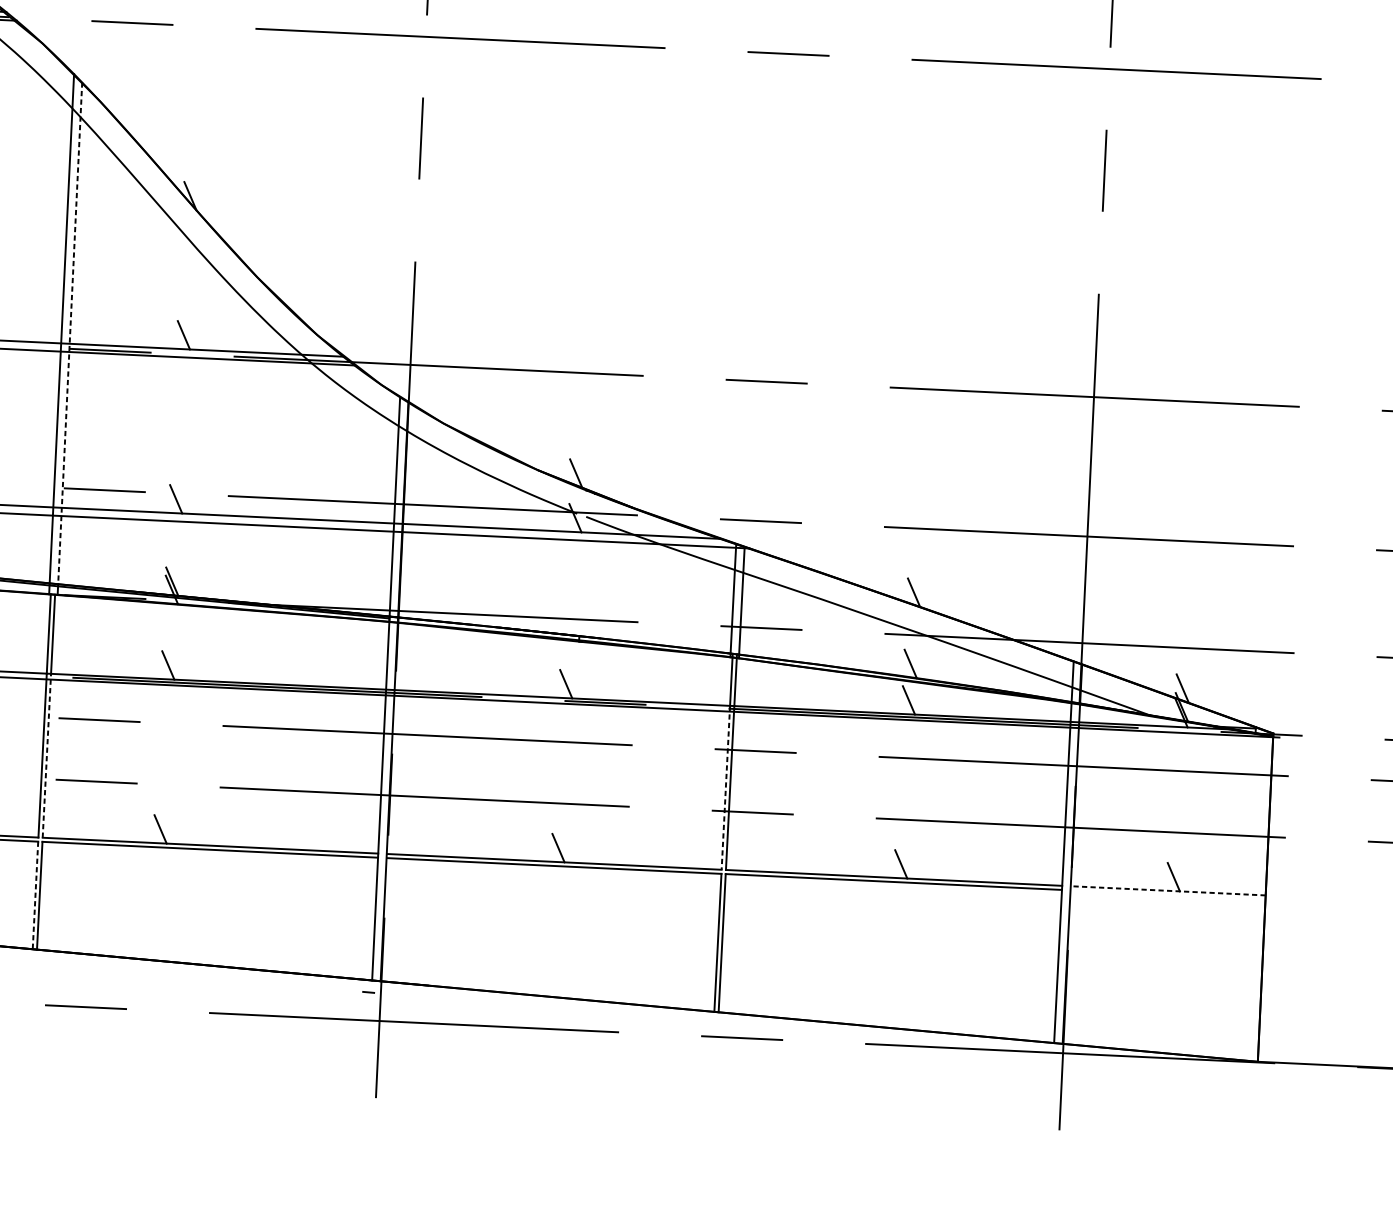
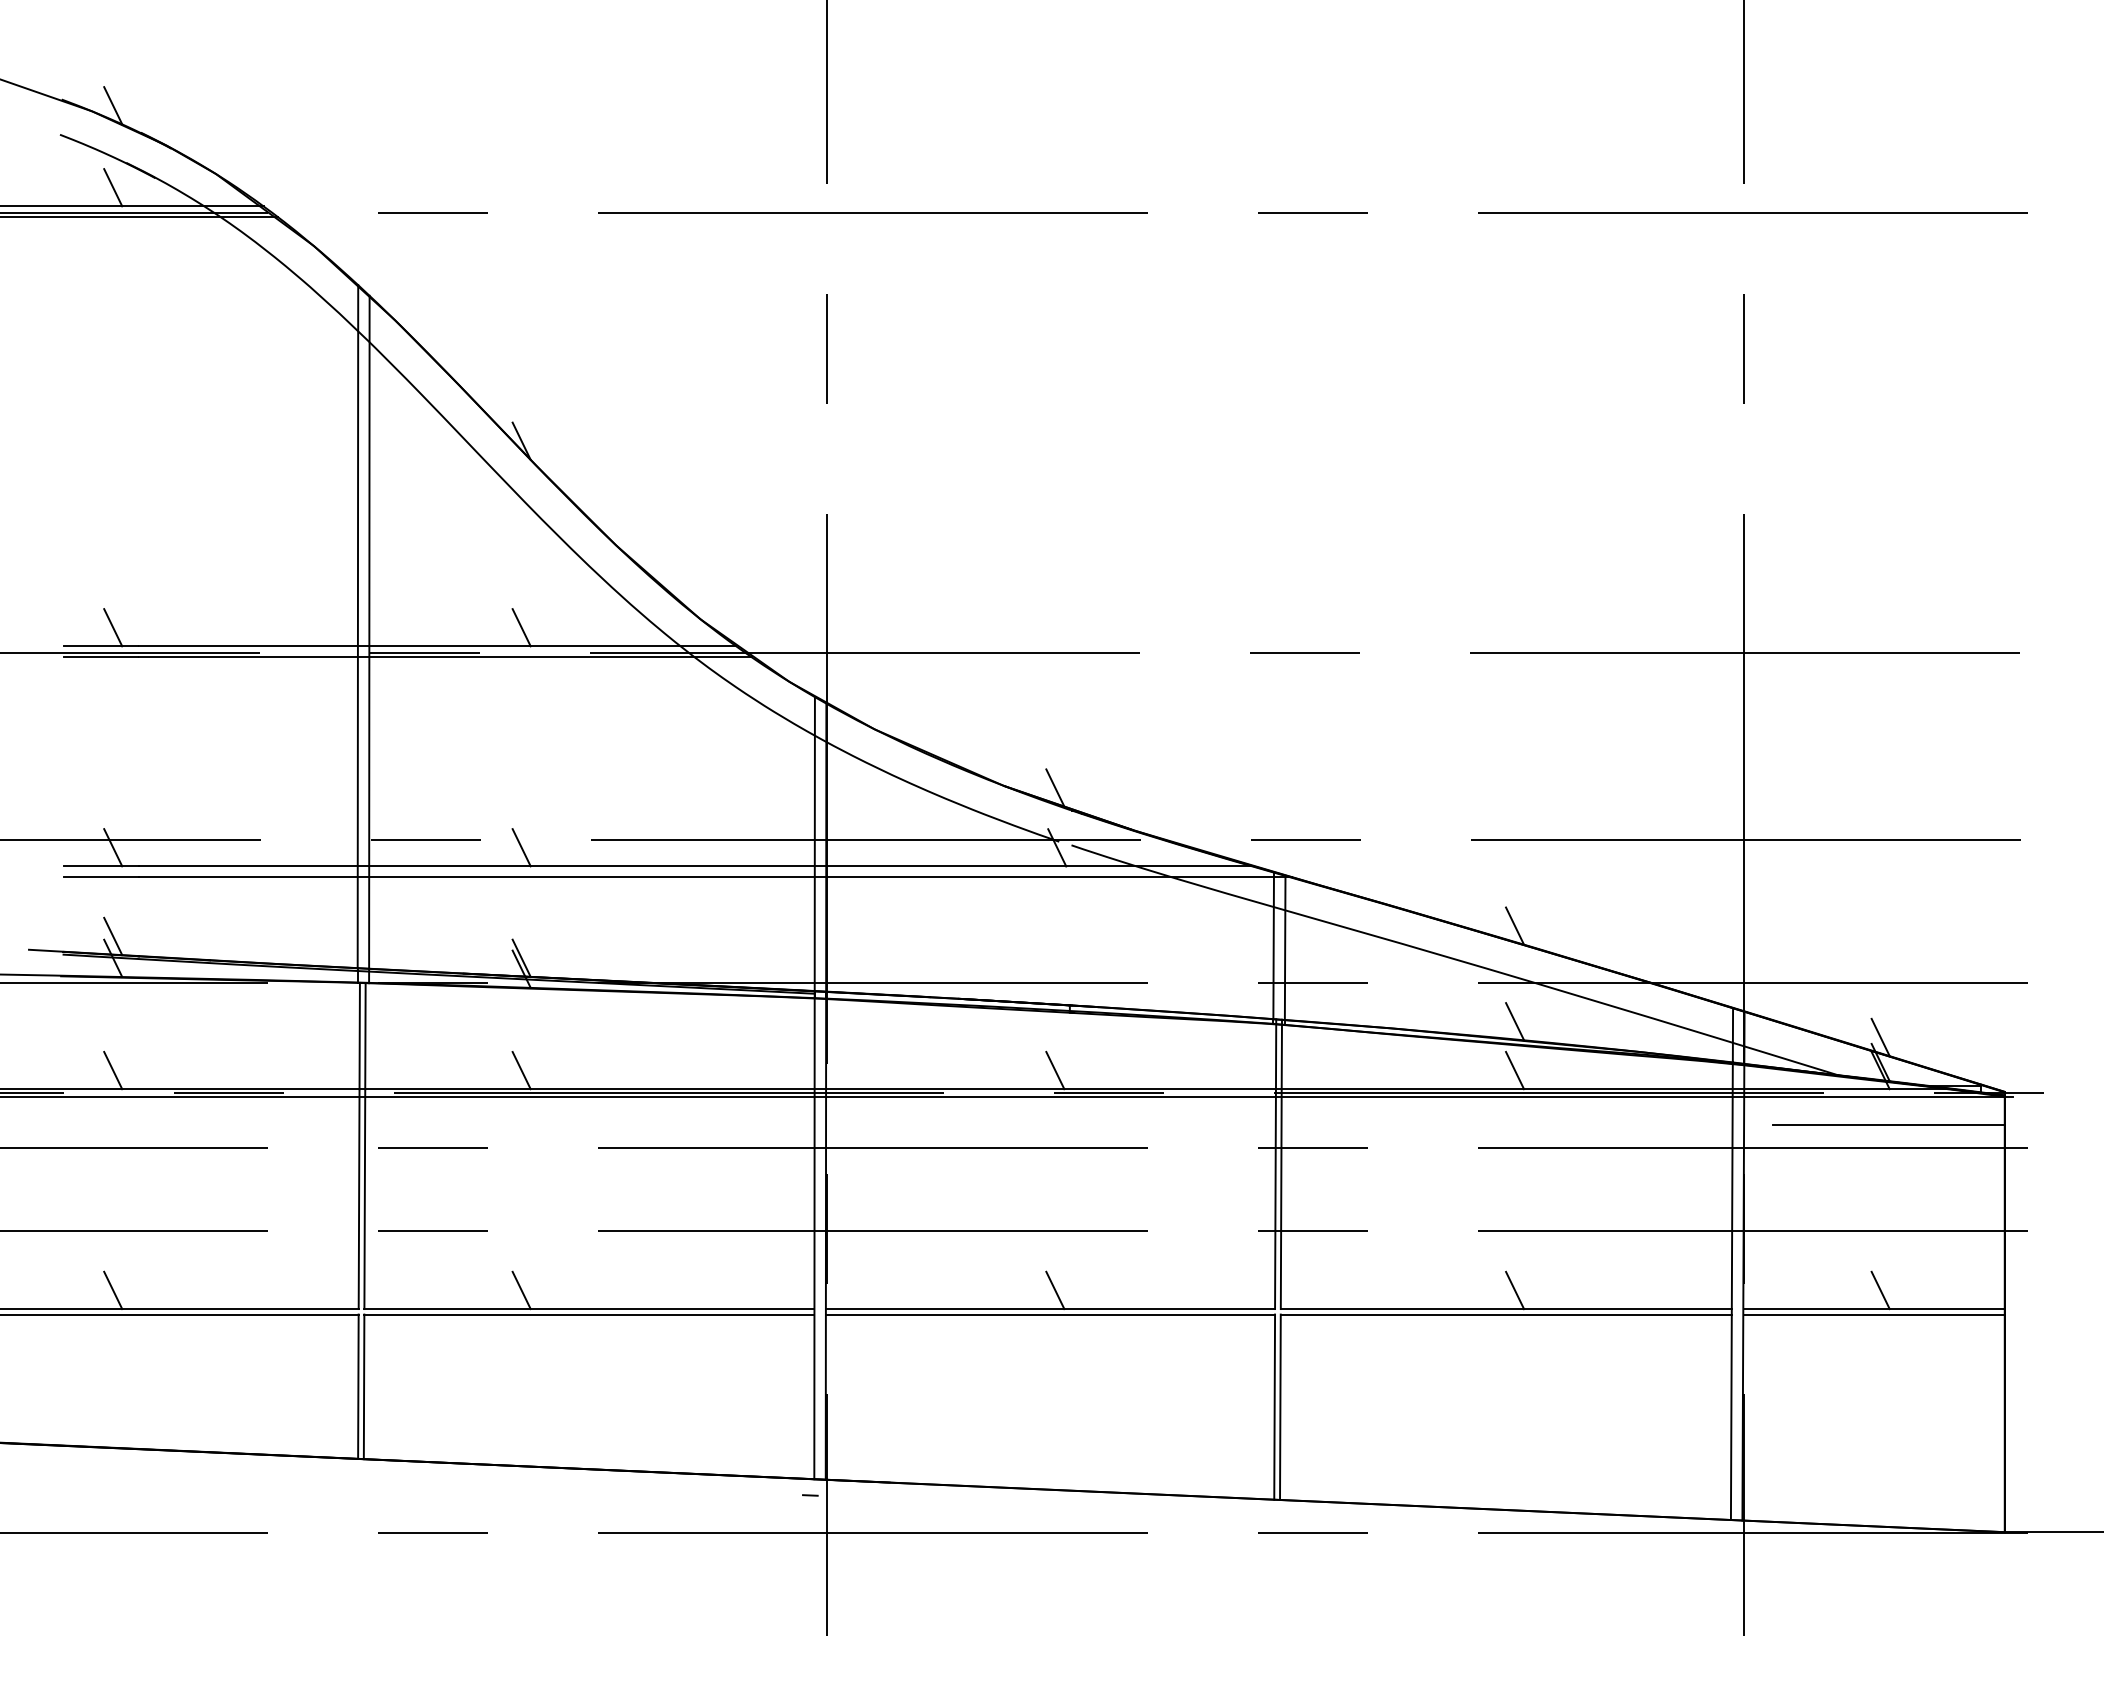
line: (70, 333) -> (369, 632), dashed -> solid
line: (1185, 753) -> (1888, 1124), added
line: (46, 756) -> (364, 1199), dashed -> solid
line: (725, 788) -> (1275, 1199), dashed -> solid
line: (1168, 891) -> (1874, 1309), dashed -> solid
line: (1167, 894) -> (1873, 1314), added
line: (35, 896) -> (358, 1387), dashed -> solid

